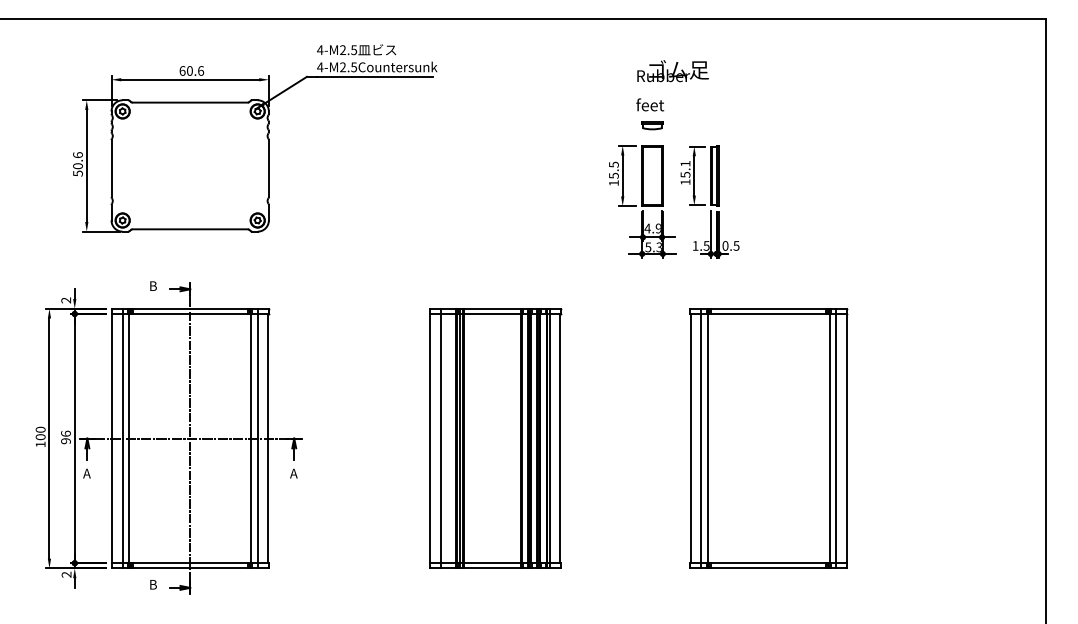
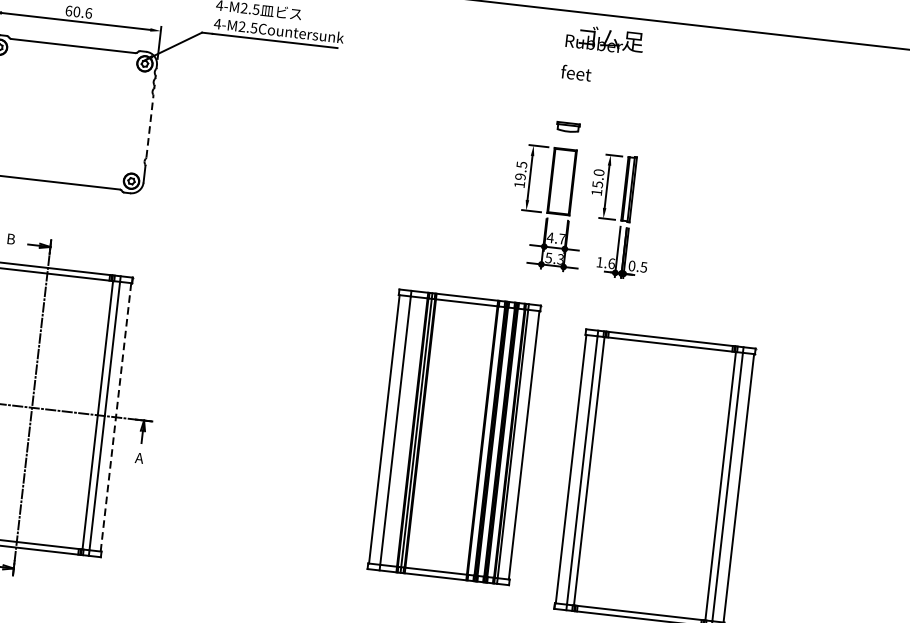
text: (672, 85) -> (602, 54), moved
text: (685, 163) -> (599, 172), 15.1 -> 15.0
line: (268, 168) -> (149, 126), solid -> dashed
text: (613, 175) -> (520, 176), 15.5 -> 19.5
text: (657, 228) -> (560, 238), 4.9 -> 4.7
text: (706, 245) -> (611, 263), 1.5 -> 1.6
line: (268, 438) -> (116, 417), solid -> dashed
part: (495, 438) -> (454, 437), moved

